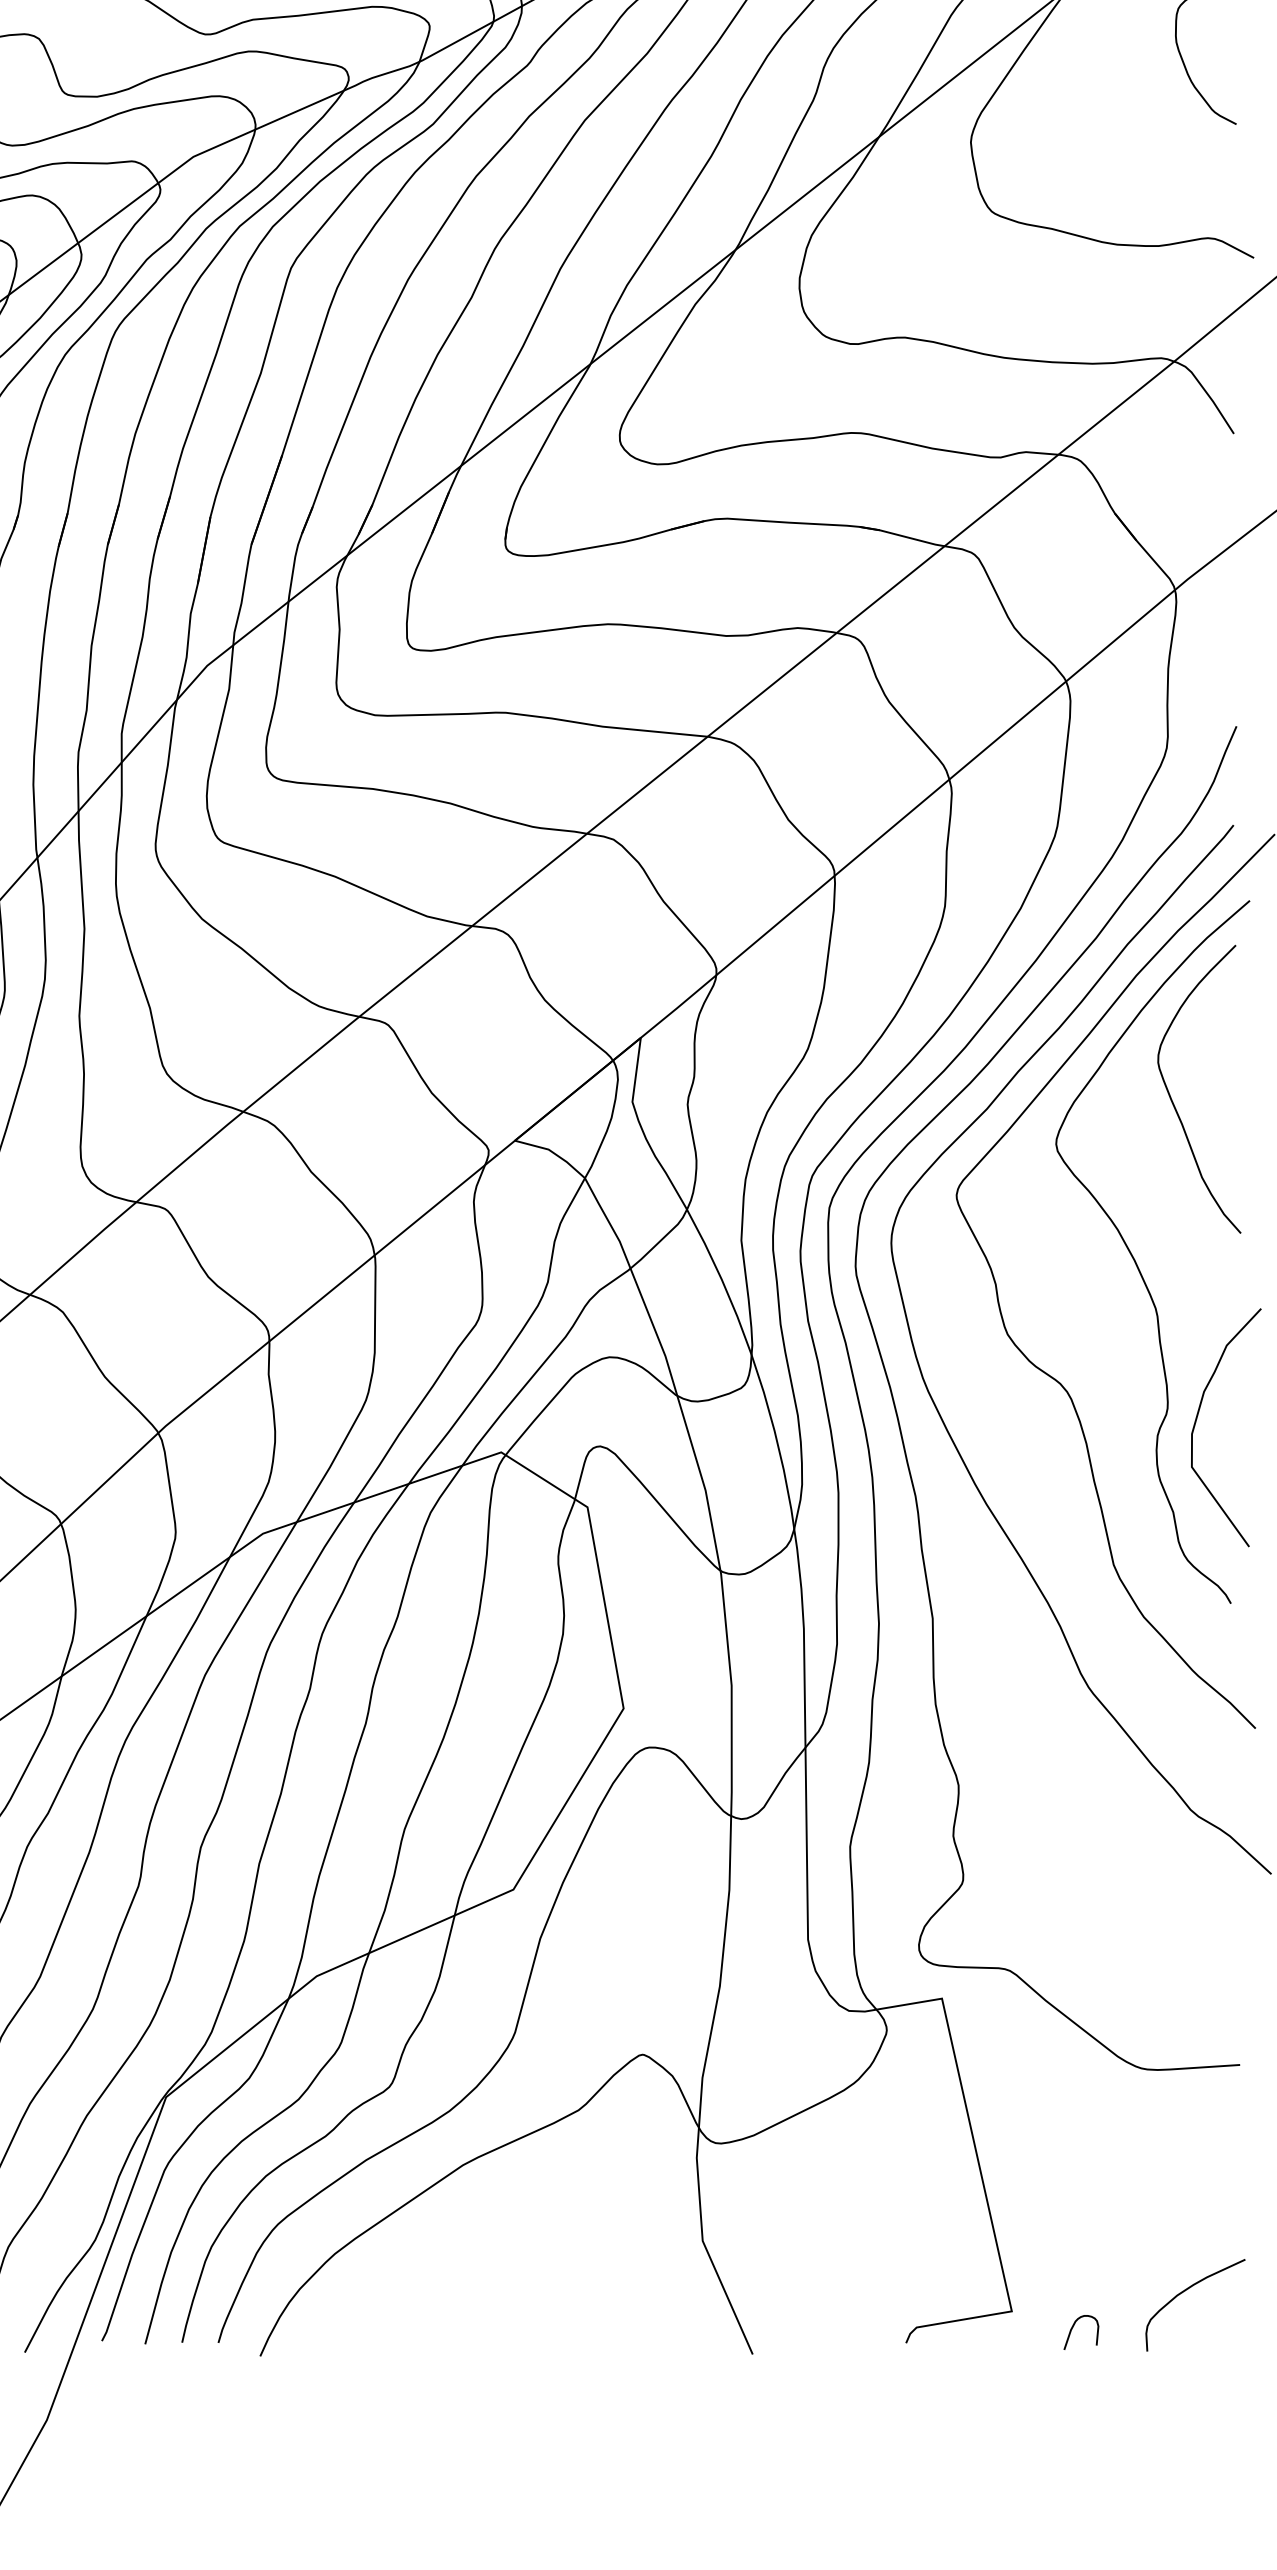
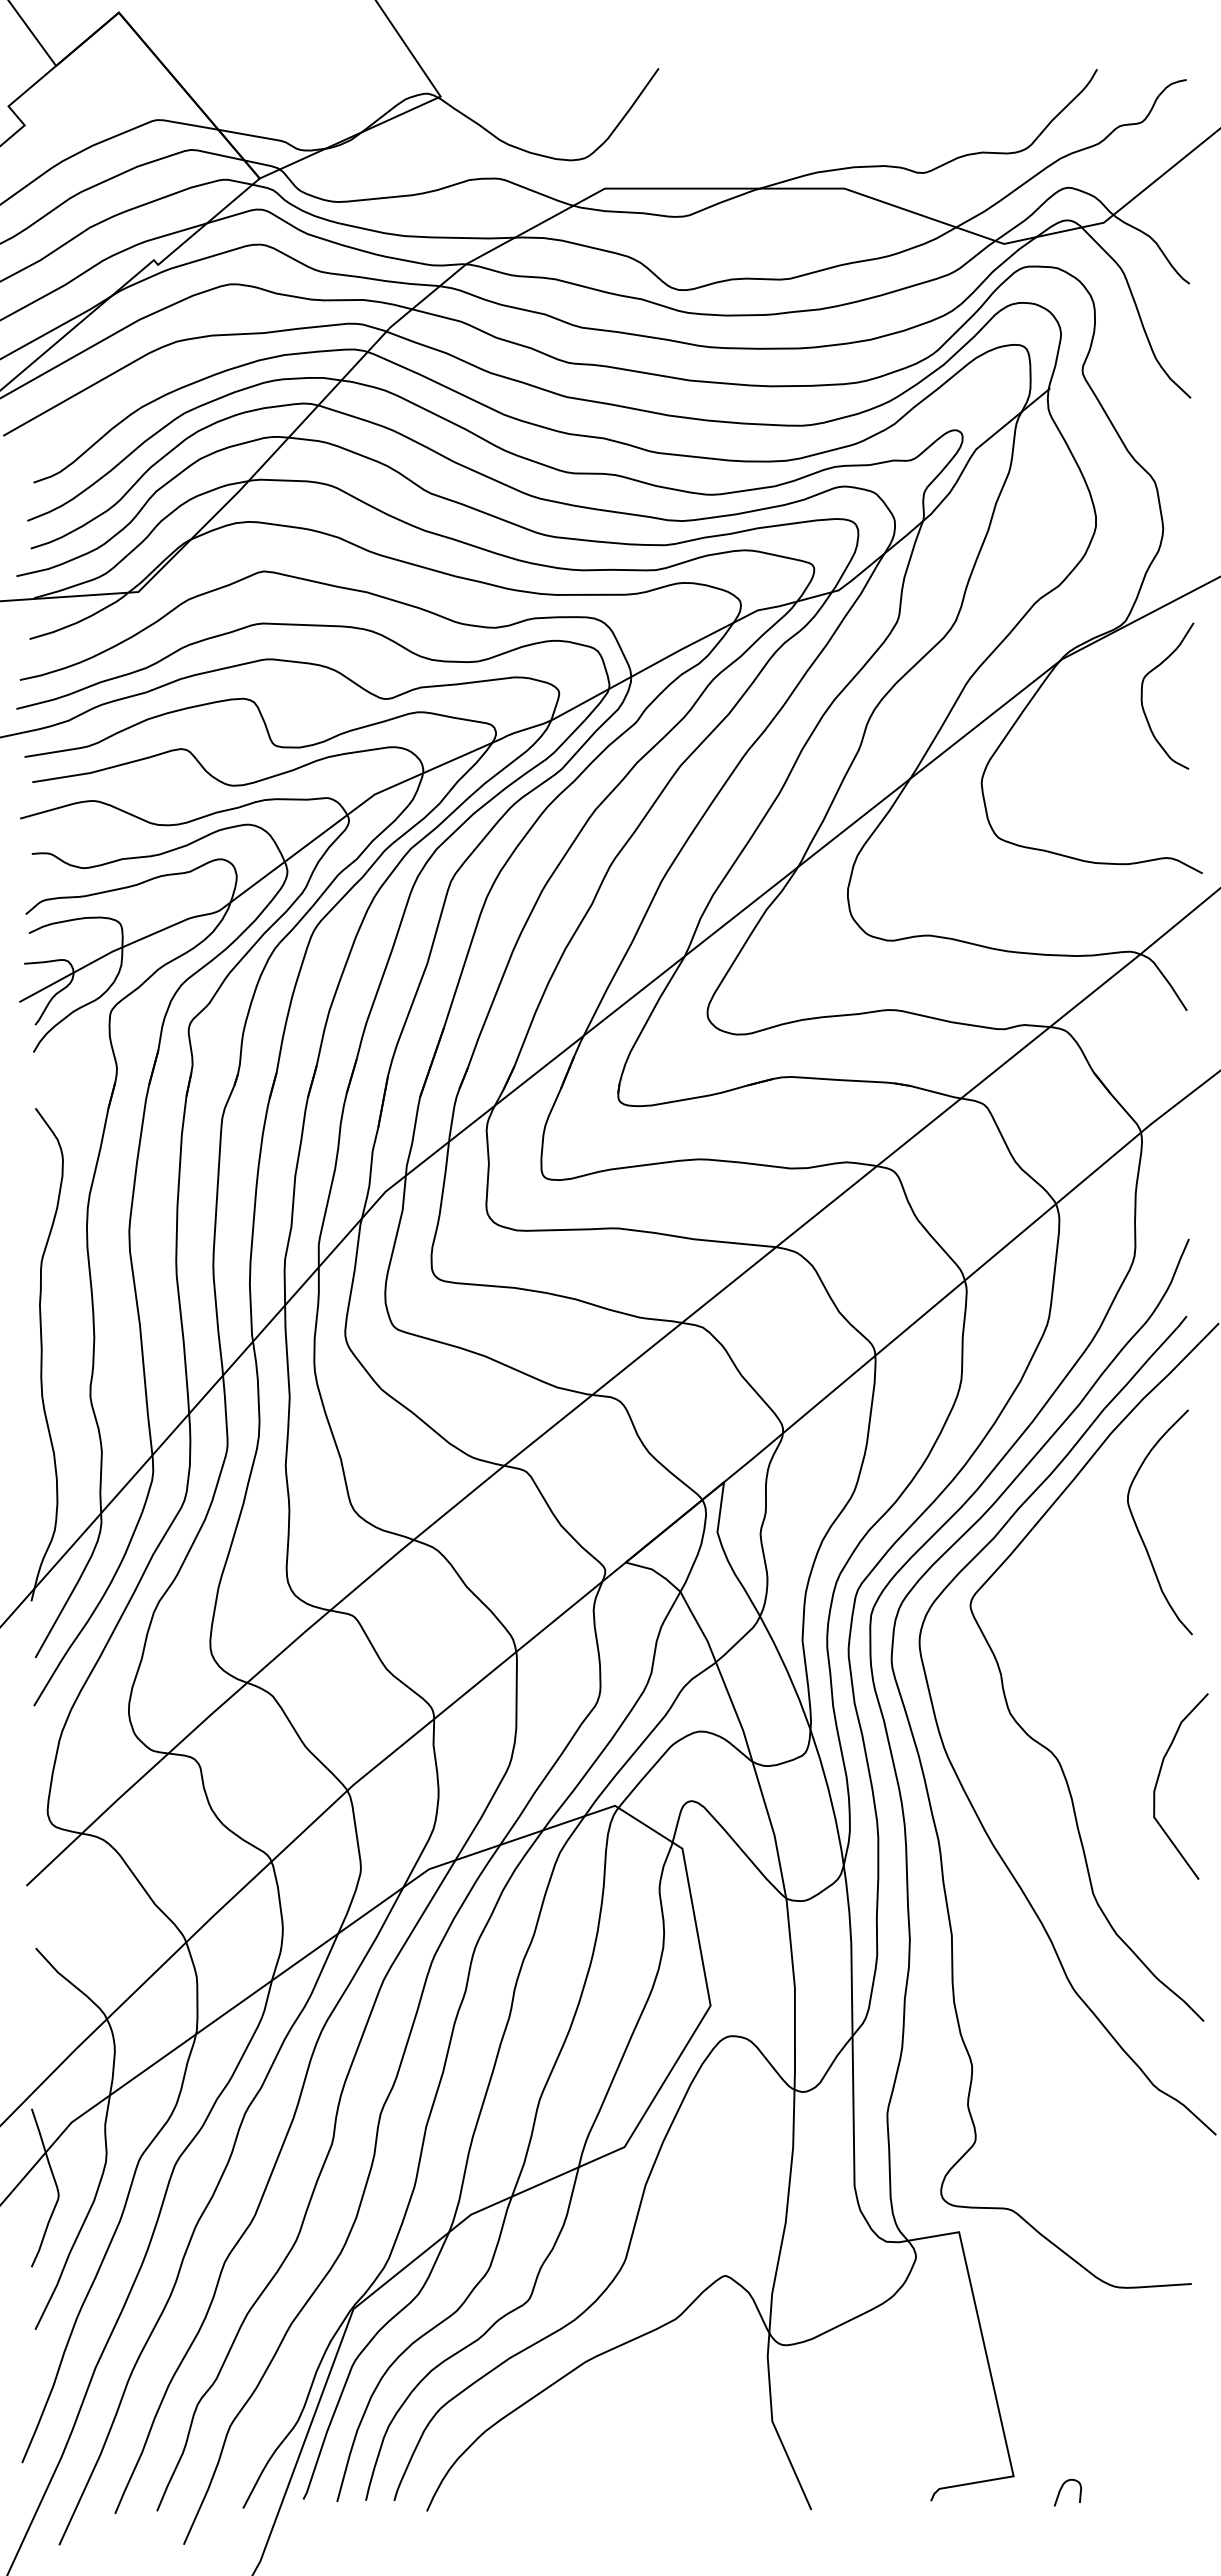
curve: (1135, 1259) -> (1110, 1655), removed
curve: (1184, 2292) -> (1148, 2461), removed

